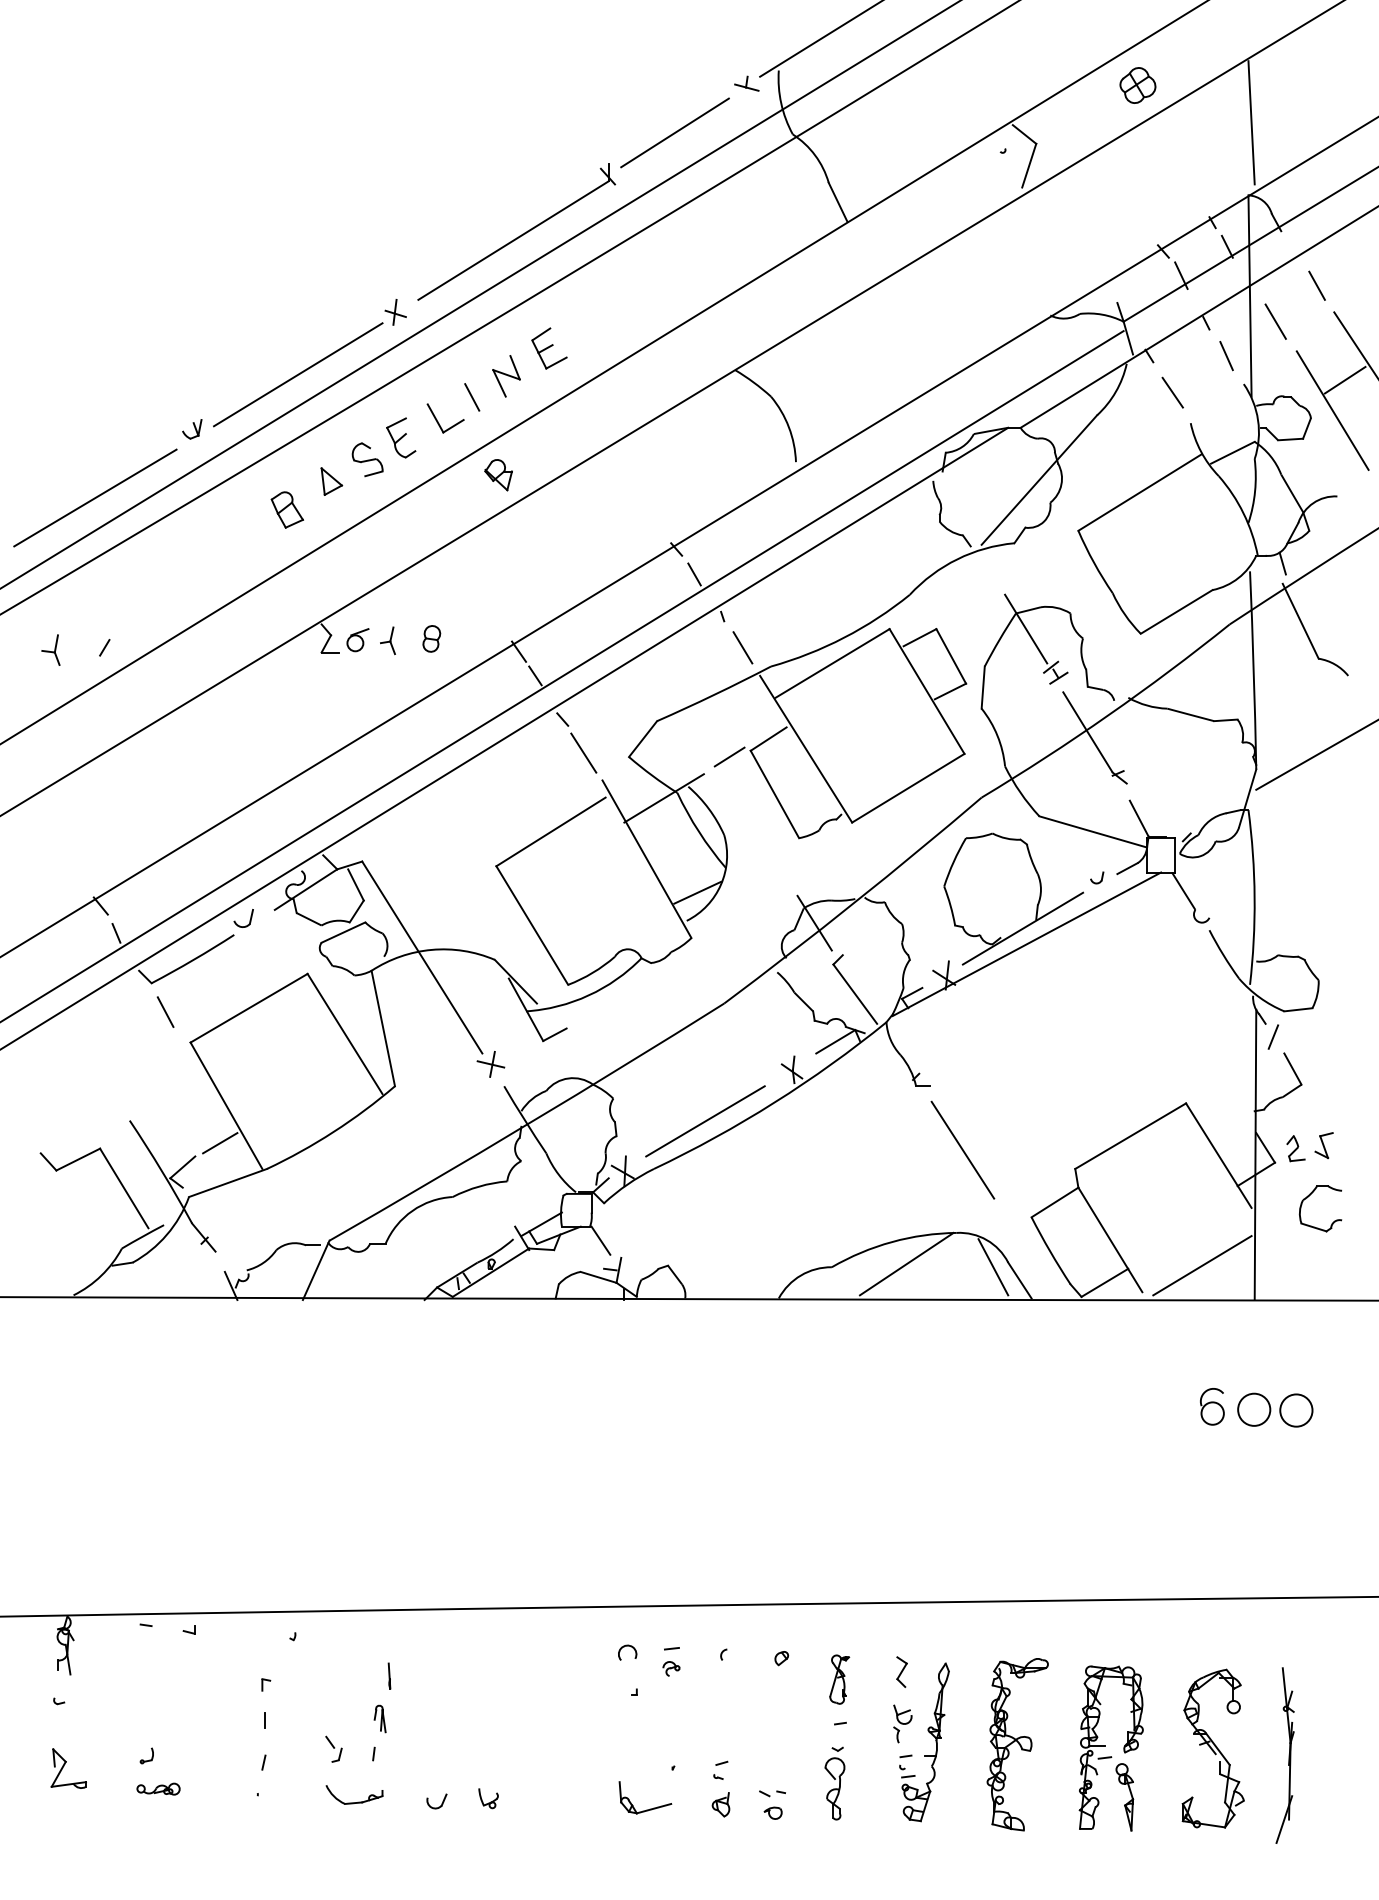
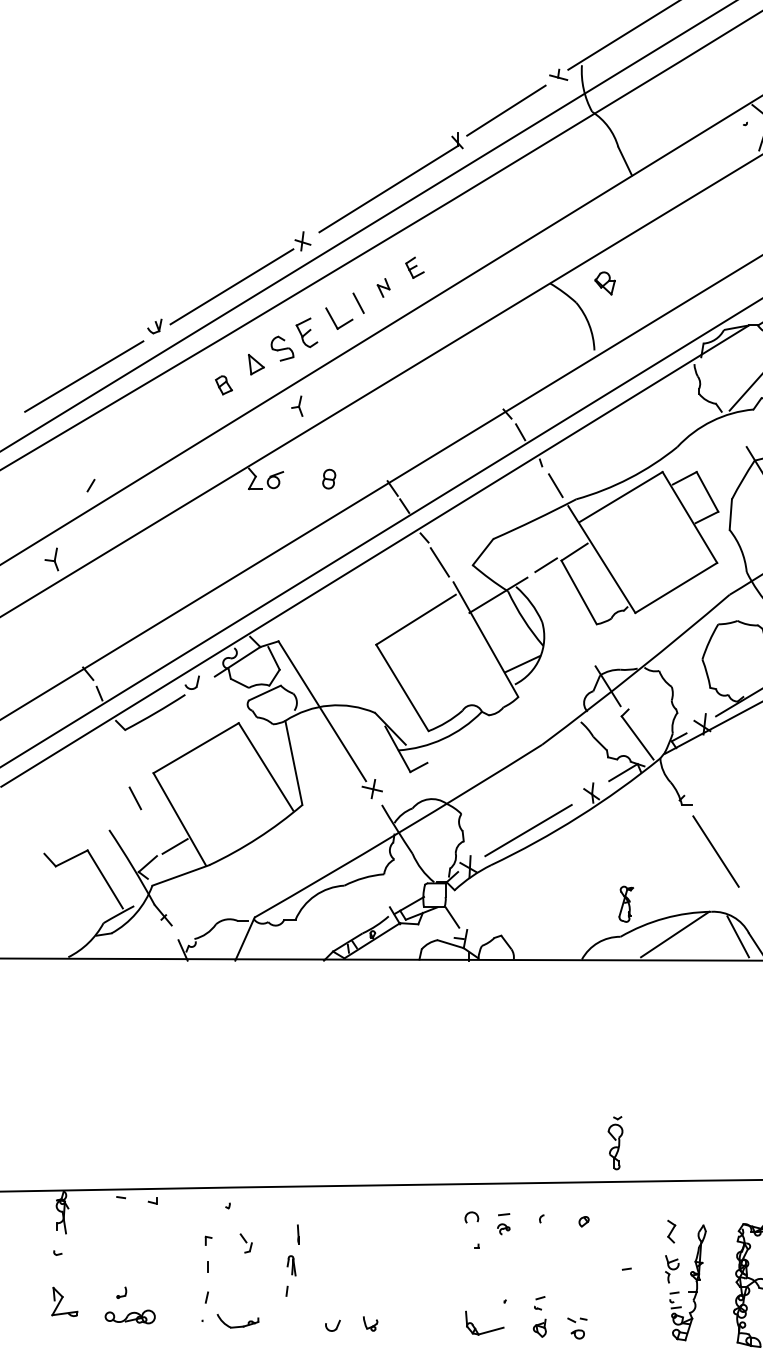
part: (549, 348) -> (414, 267), size x0.7
part: (506, 376) -> (383, 288), size x0.6
part: (498, 475) -> (605, 283), moved
part: (286, 509) -> (223, 384), size x0.7
part: (387, 640) -> (296, 406), moved
part: (50, 649) -> (51, 559), moved
line: (165, 1011) -> (135, 797), moved
part: (839, 1679) -> (626, 904), moved
part: (333, 1748) -> (245, 1242), moved
part: (834, 1783) -> (615, 1143), moved
part: (158, 1788) -> (130, 1316), size x1.6
part: (354, 1802) -> (237, 1326), moved

